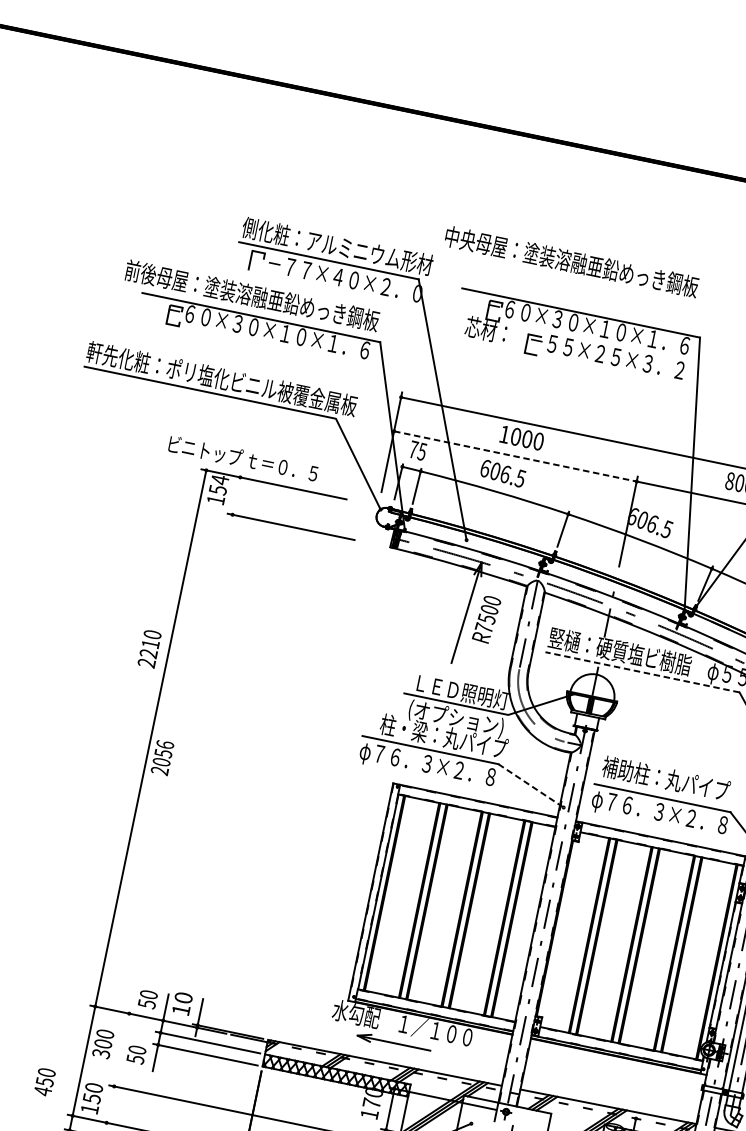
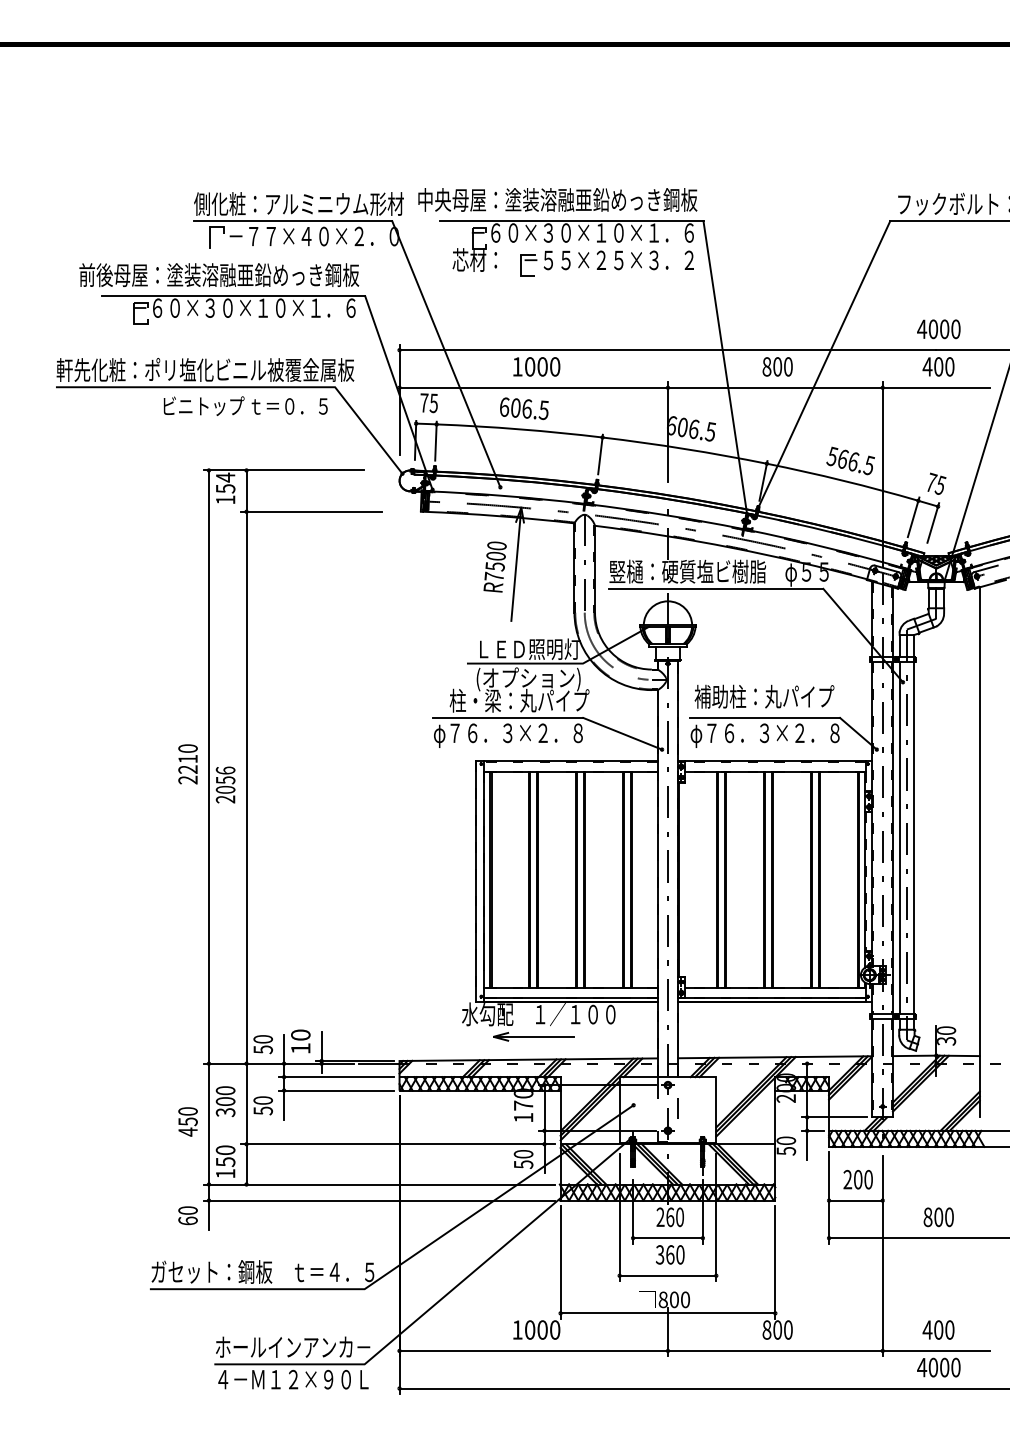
text: (571, 261) -> (557, 199), moved
line: (516, 456) -> (534, 387), dashed -> solid
text: (243, 458) -> (245, 405), moved
text: (486, 618) -> (494, 566), moved
text: (149, 648) -> (187, 764), moved
line: (642, 671) -> (715, 588), dashed -> solid
line: (531, 785) -> (623, 733), dashed -> solid
line: (173, 800) -> (246, 827), added
text: (44, 1081) -> (187, 1121), moved

